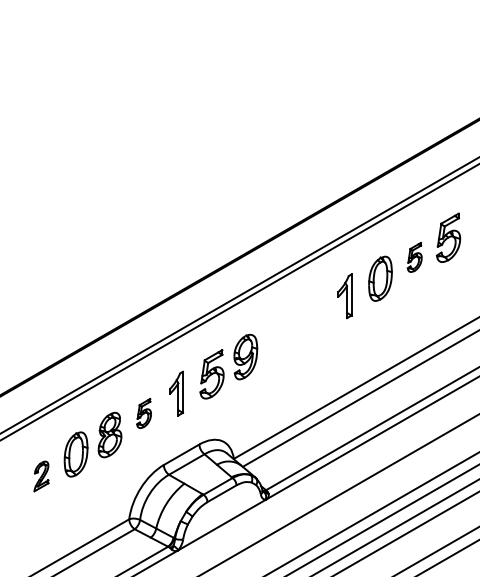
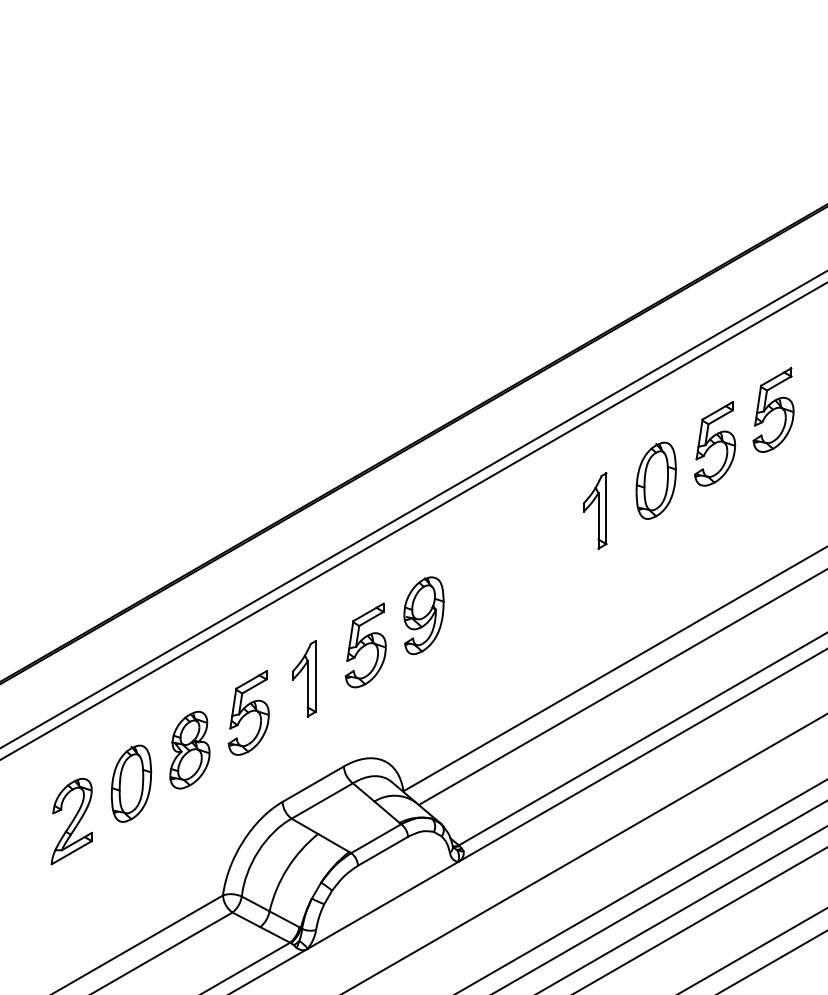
part: (414, 257) -> (714, 444), size x1.67
part: (143, 413) -> (247, 713), size x1.67
part: (41, 476) -> (71, 821), size x1.67

